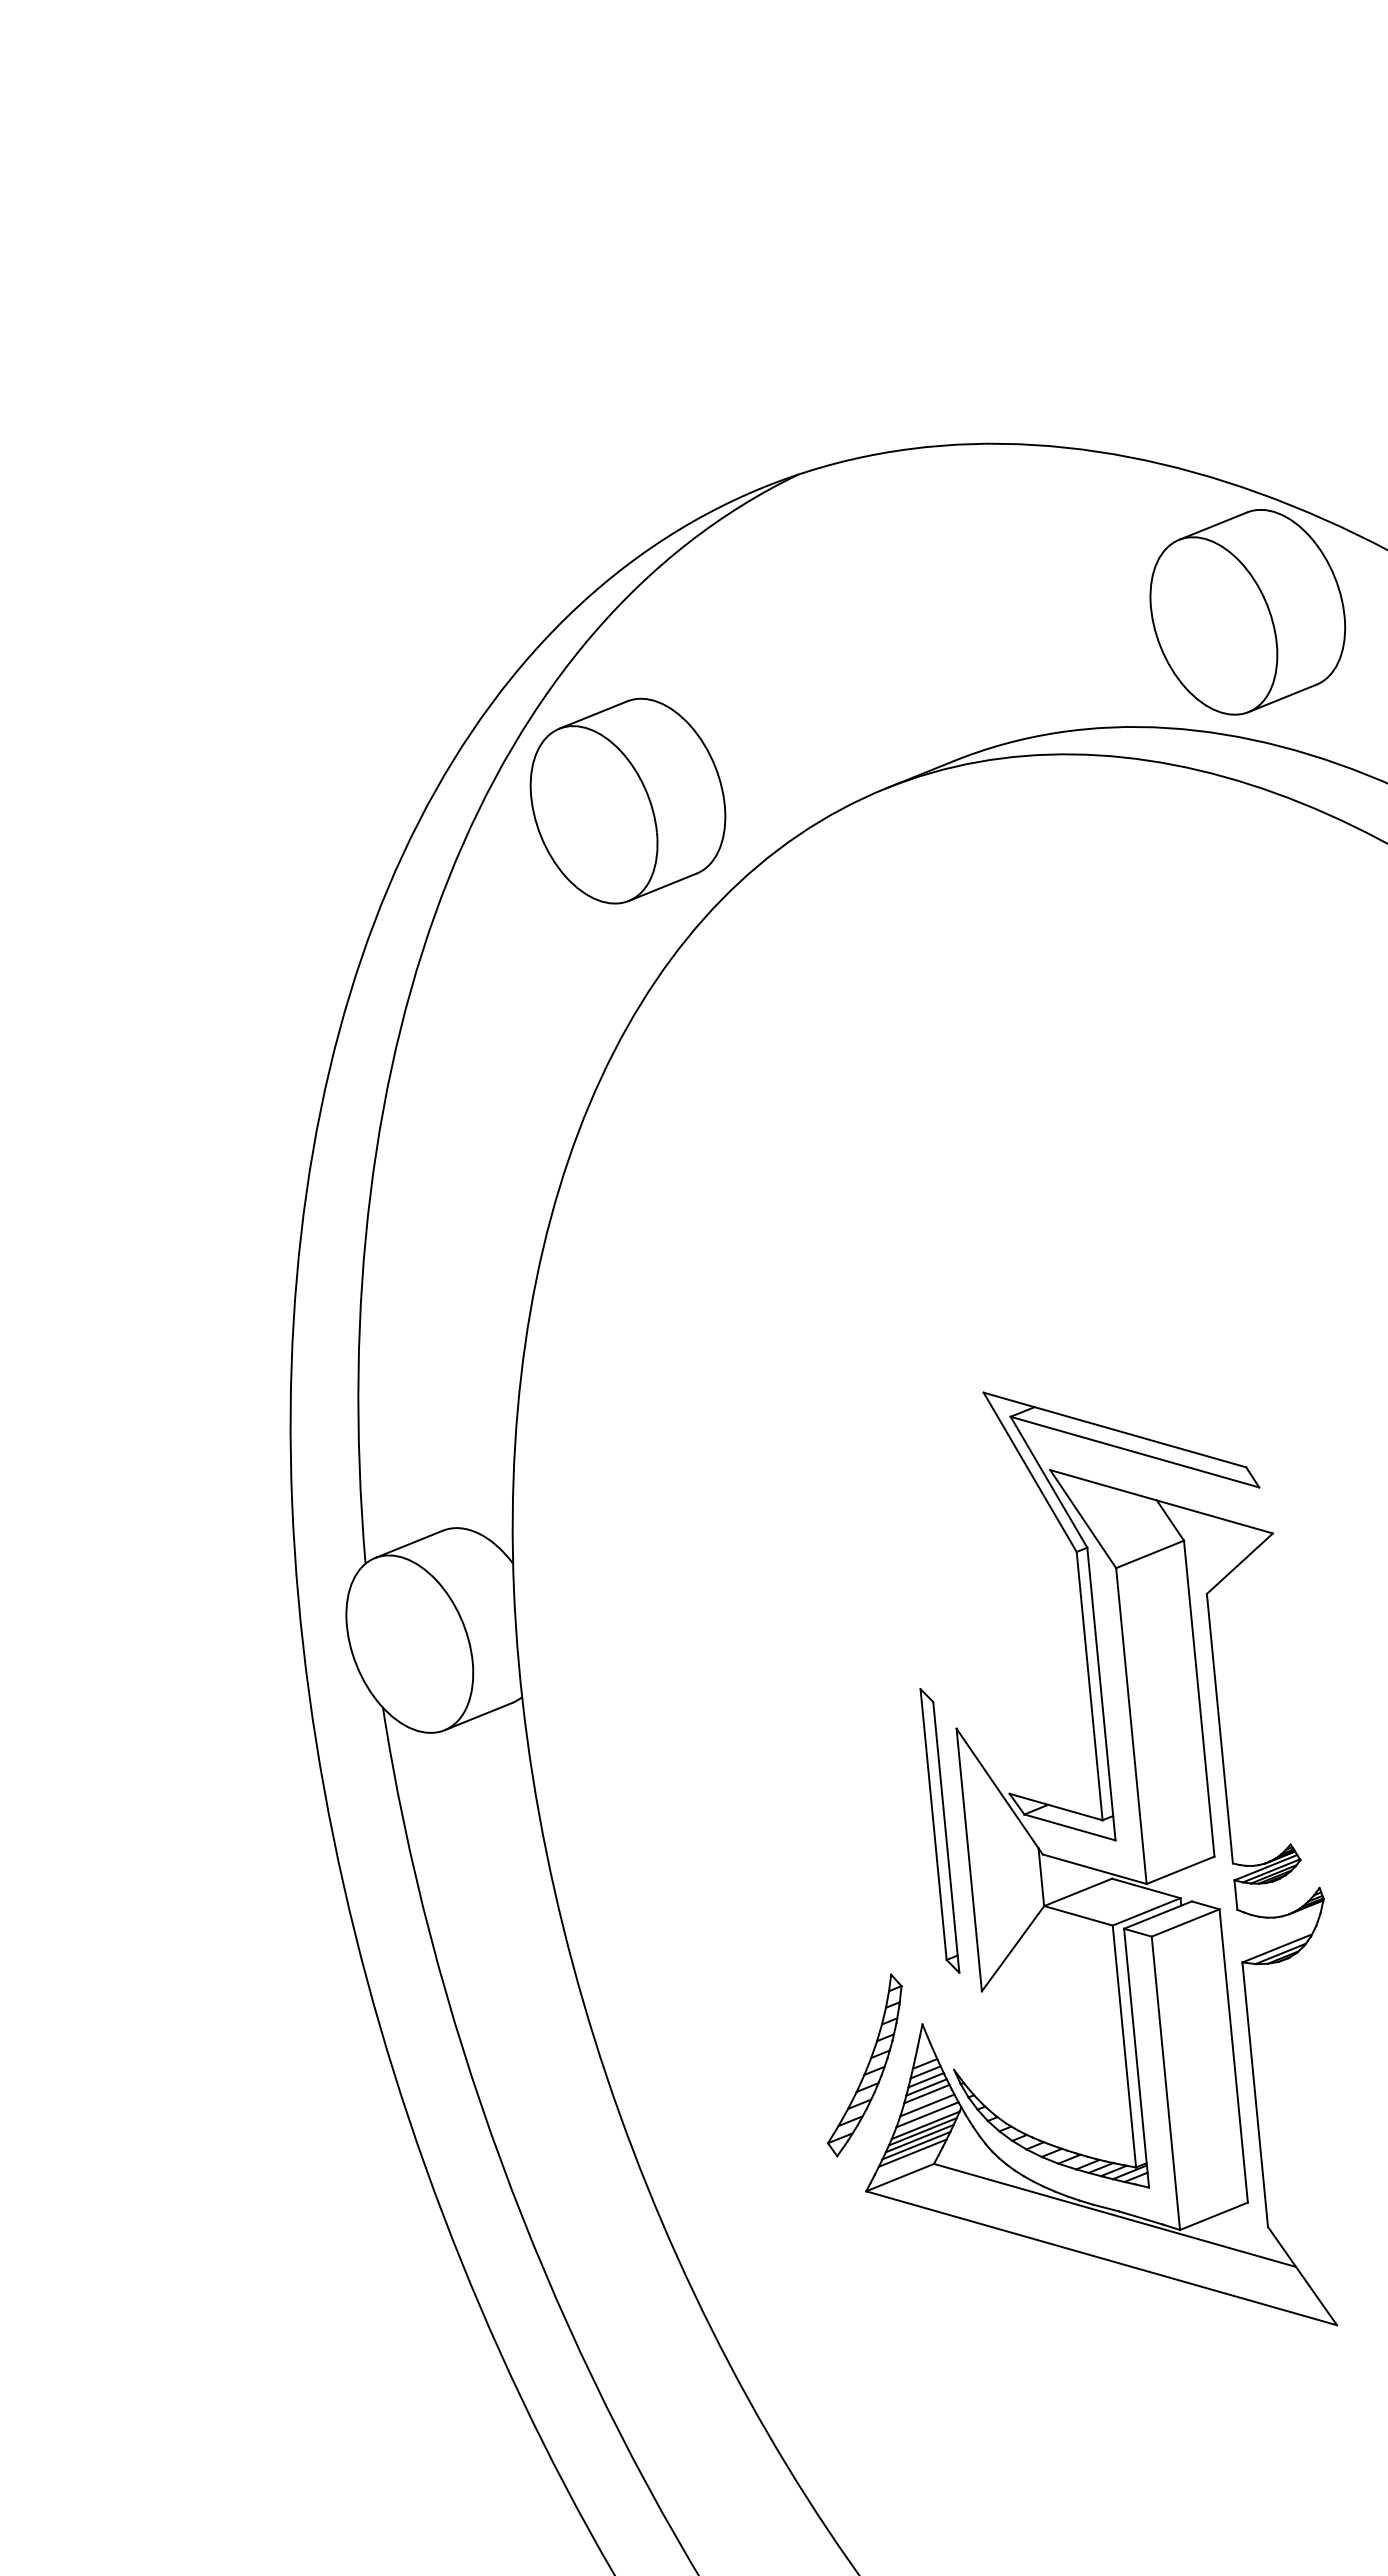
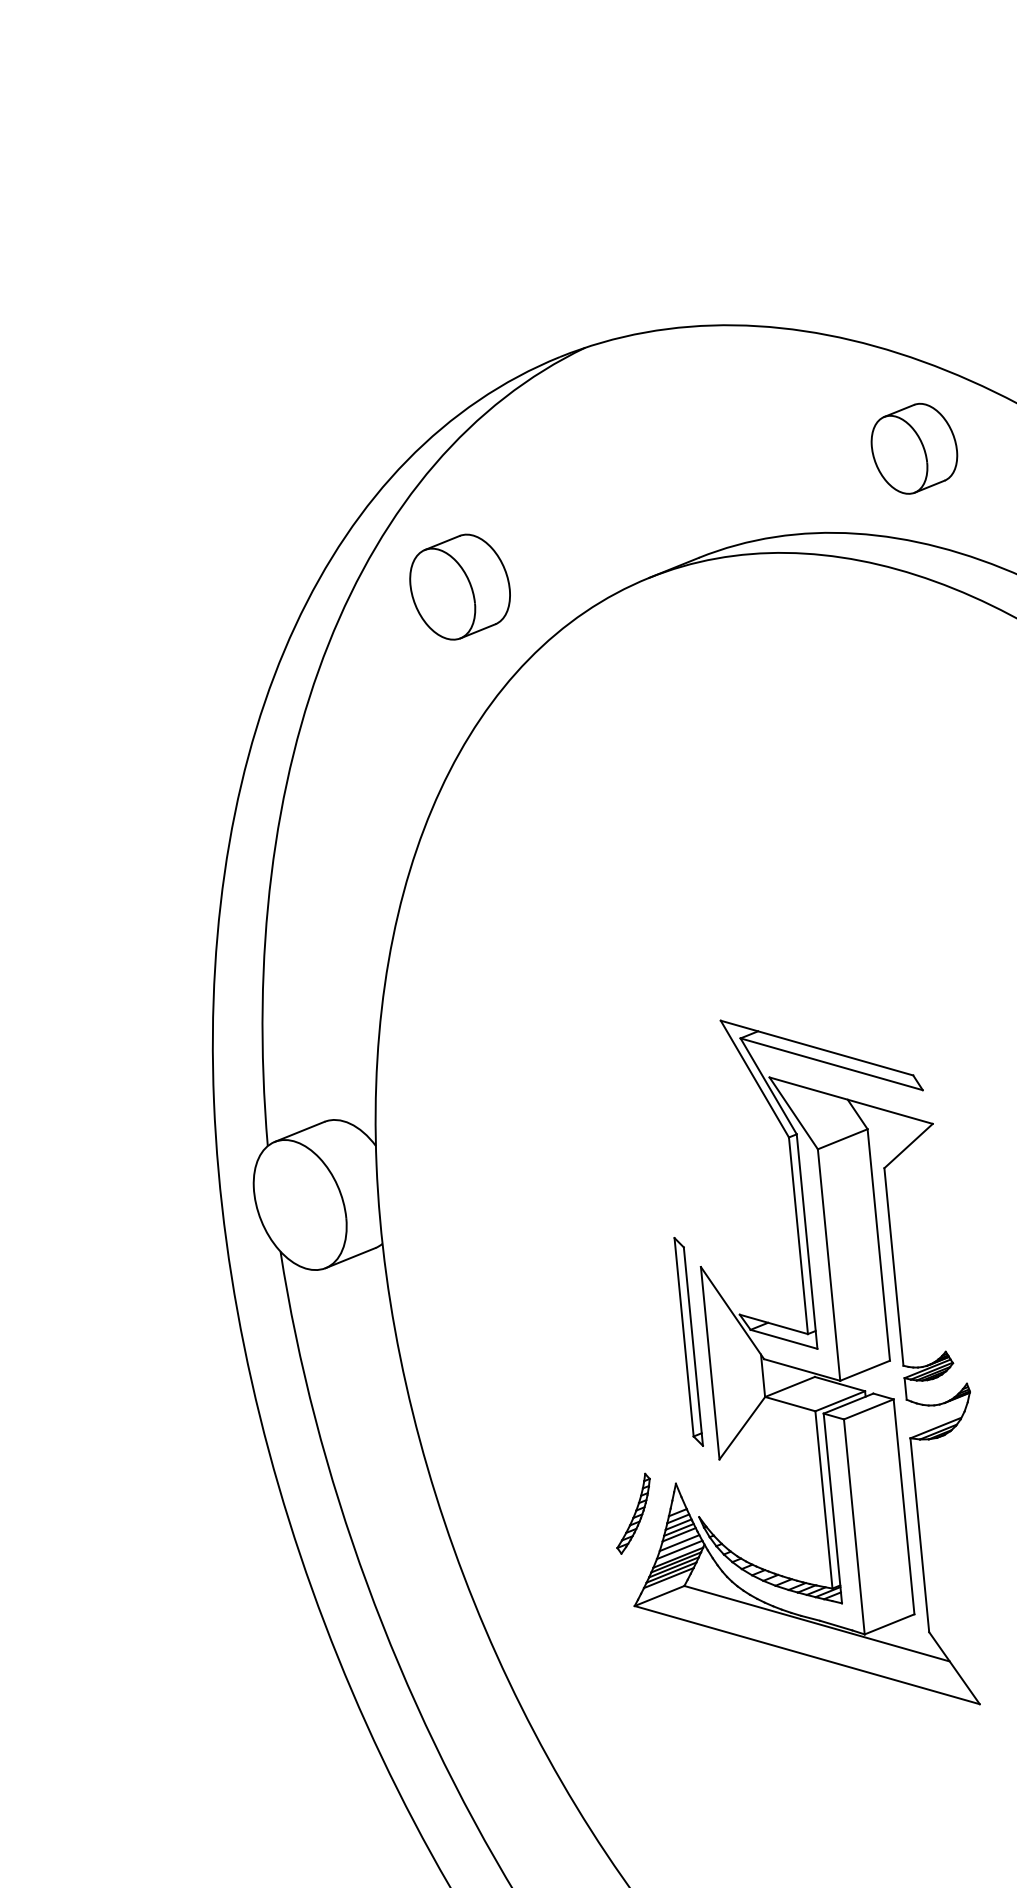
part: (1247, 612) -> (914, 448), size x0.6
part: (627, 800) -> (459, 586), size x0.7
part: (864, 2065) -> (633, 1513), size x0.6

